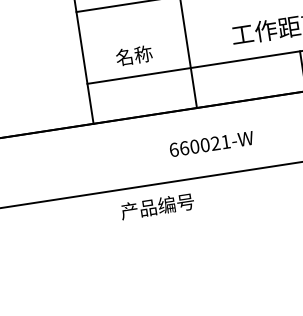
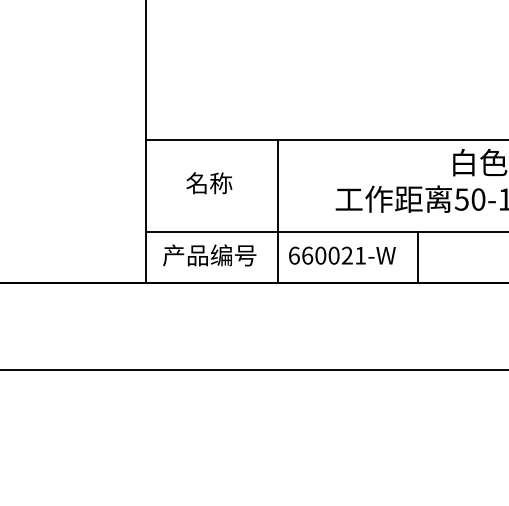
text: (134, 55) -> (209, 183), moved
text: (211, 143) -> (342, 255), moved
text: (157, 206) -> (209, 255), moved

